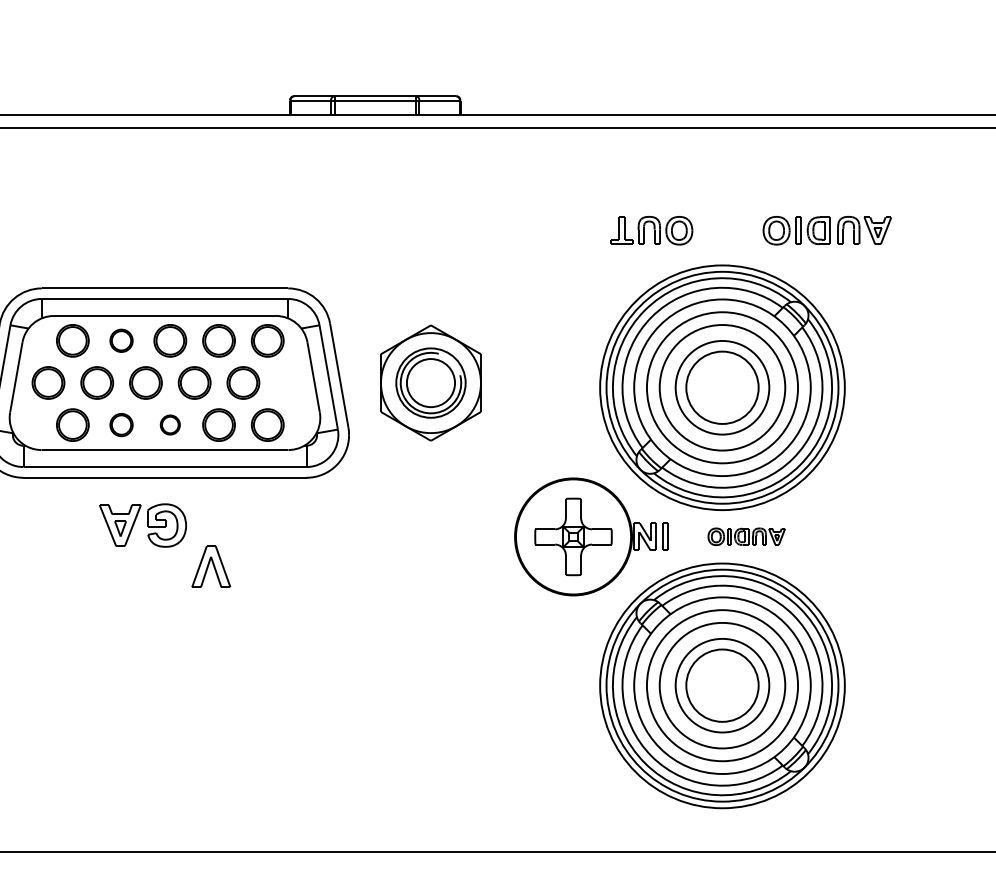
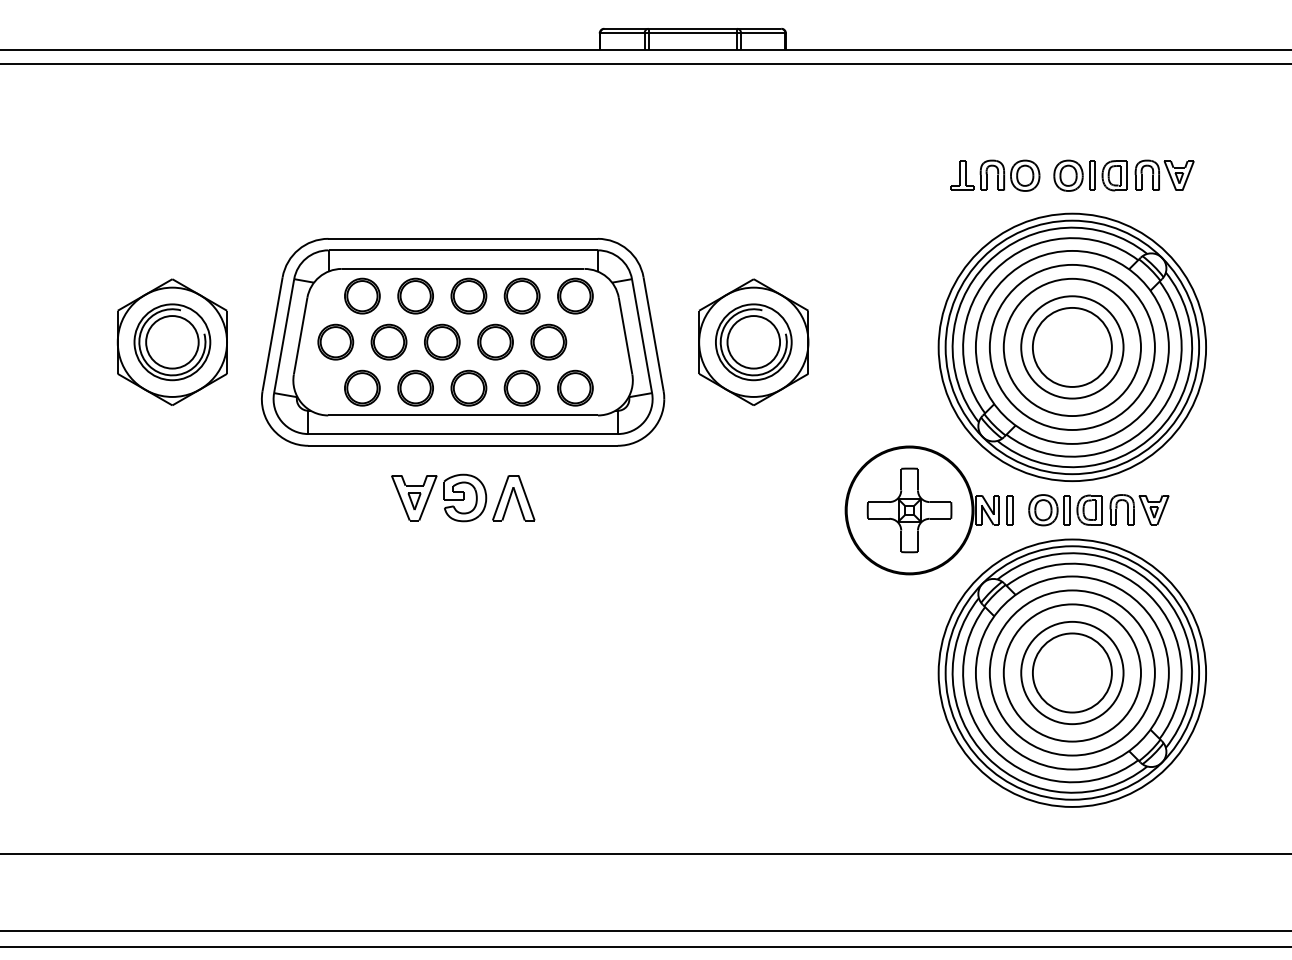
part: (826, 230) -> (1123, 175), moved
part: (121, 340) -> (415, 295), size x1.43
part: (121, 424) -> (415, 387), size x1.43
part: (169, 424) -> (468, 387), size x1.67
part: (746, 536) -> (1098, 510), size x1.67
part: (211, 567) -> (513, 498), moved

